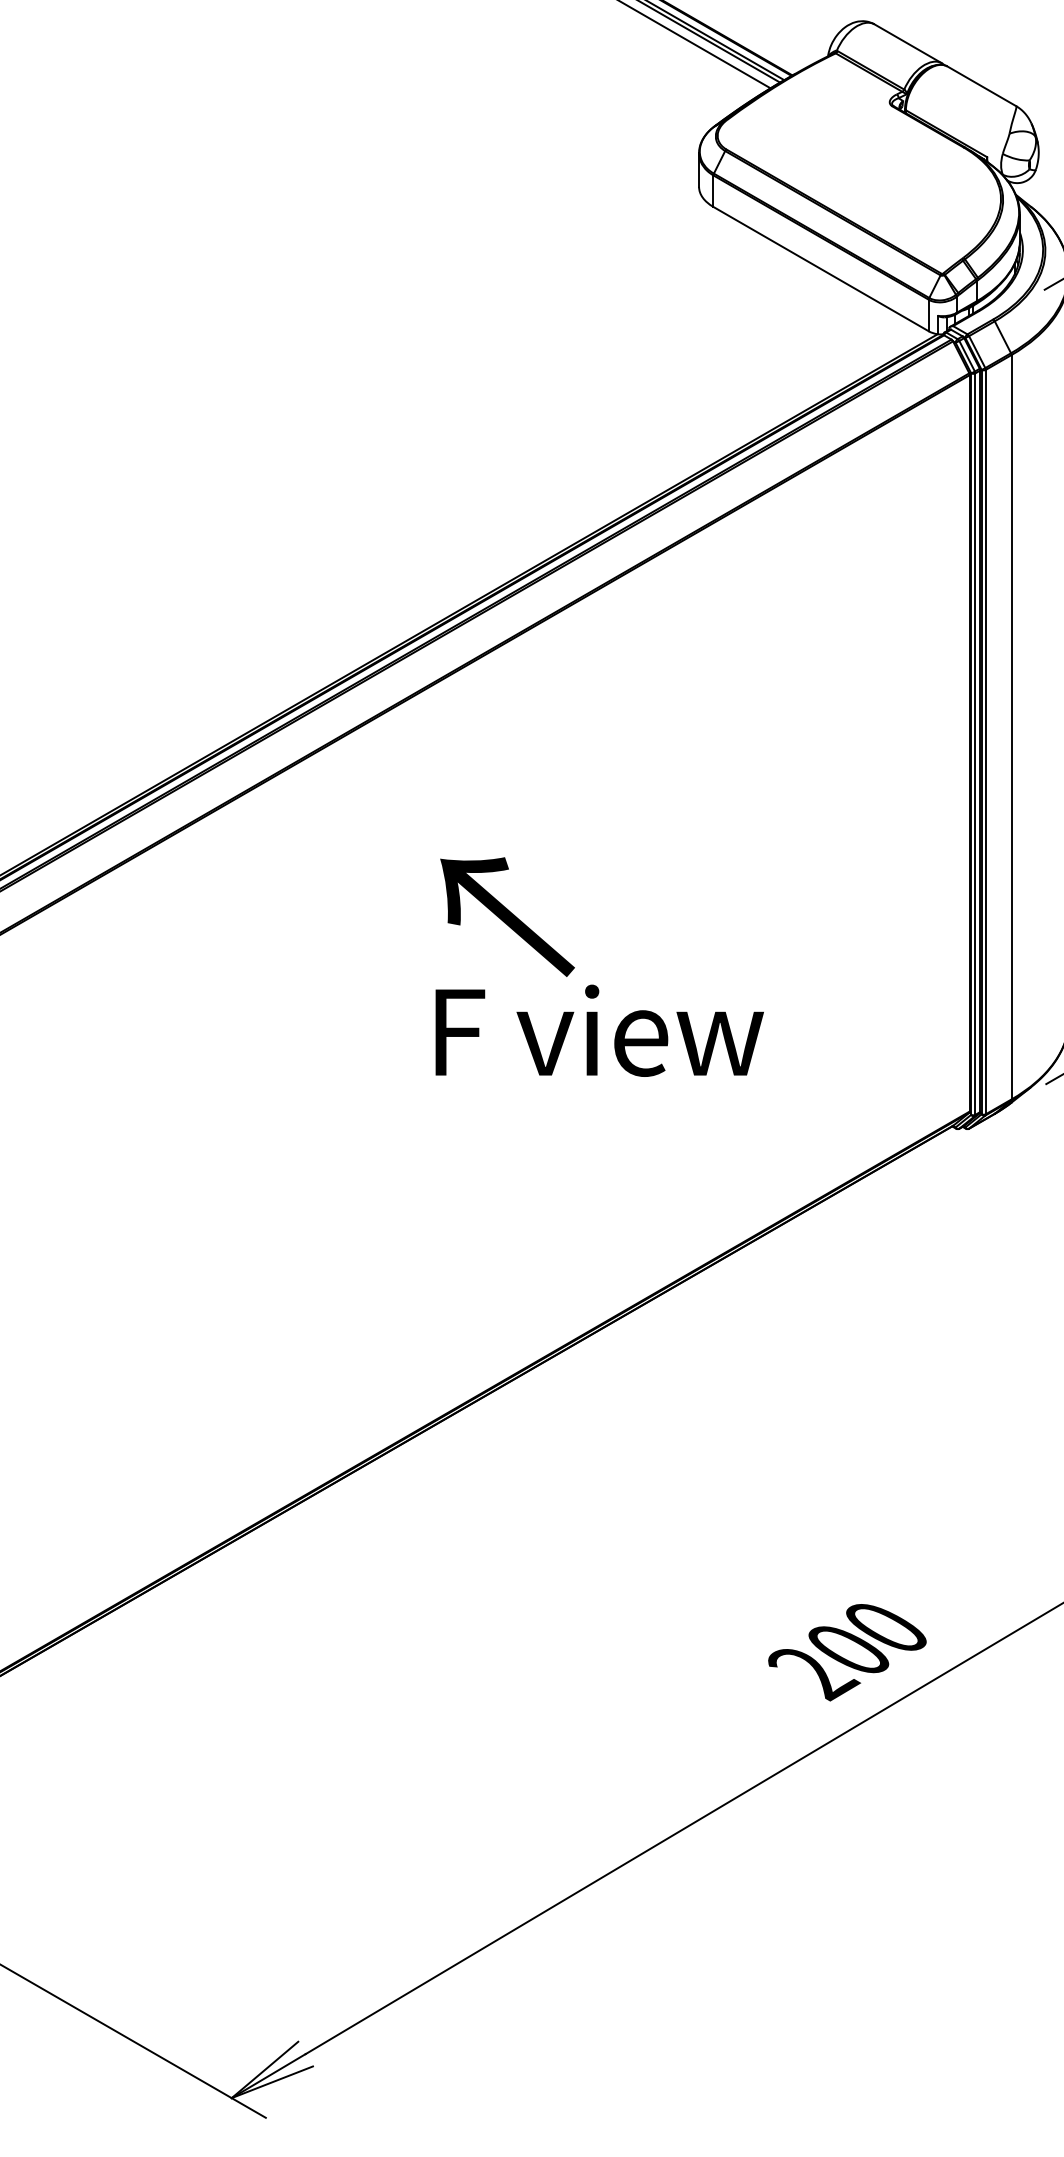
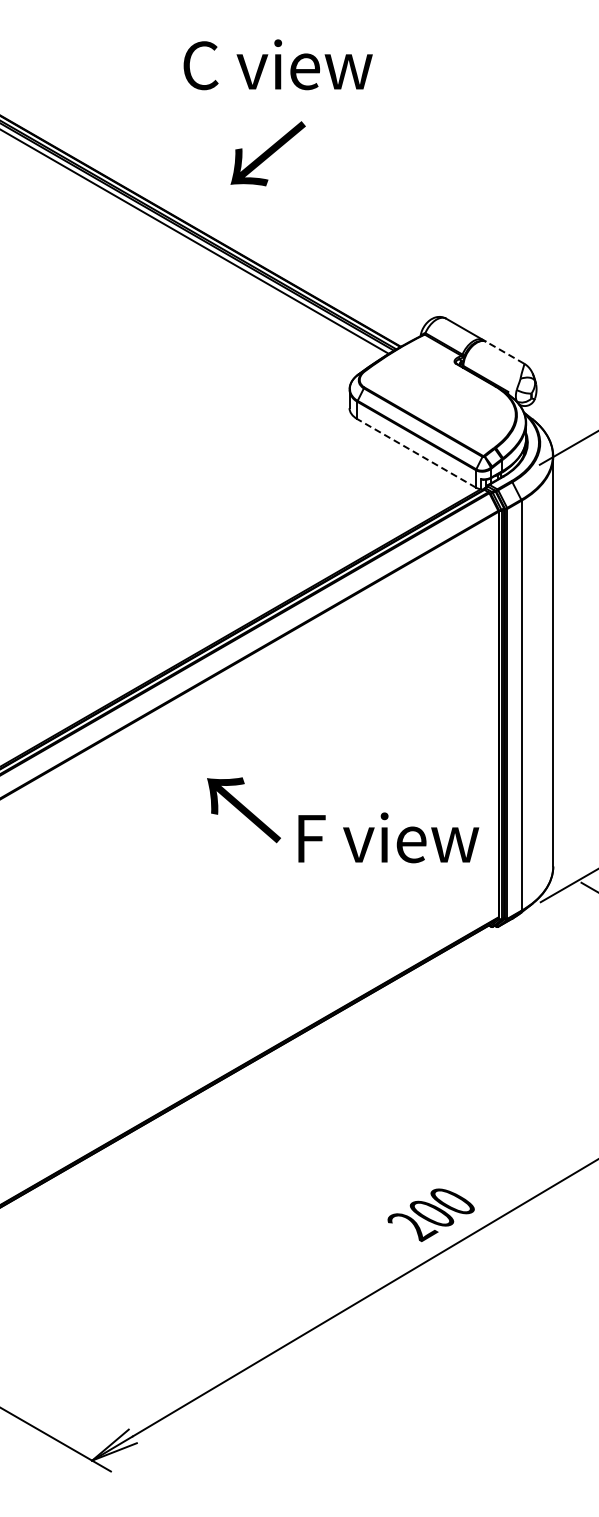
line: (982, 85) -> (505, 352), solid -> dashed
line: (820, 269) -> (416, 453), solid -> dashed
text: (599, 1030) -> (388, 837), moved

